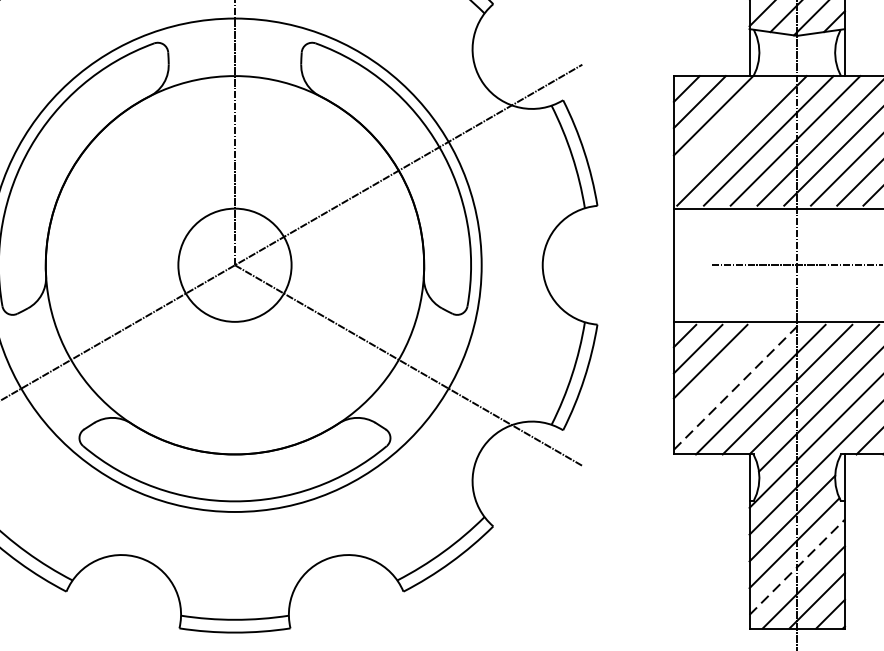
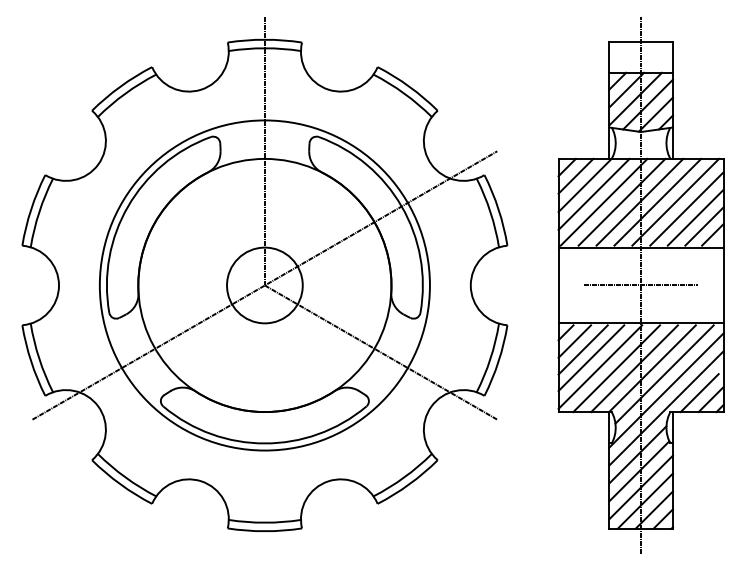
line: (726, 127) -> (593, 193), added
line: (723, 374) -> (591, 358), added
line: (736, 386) -> (600, 366), dashed -> solid
line: (797, 567) -> (641, 487), dashed -> solid

